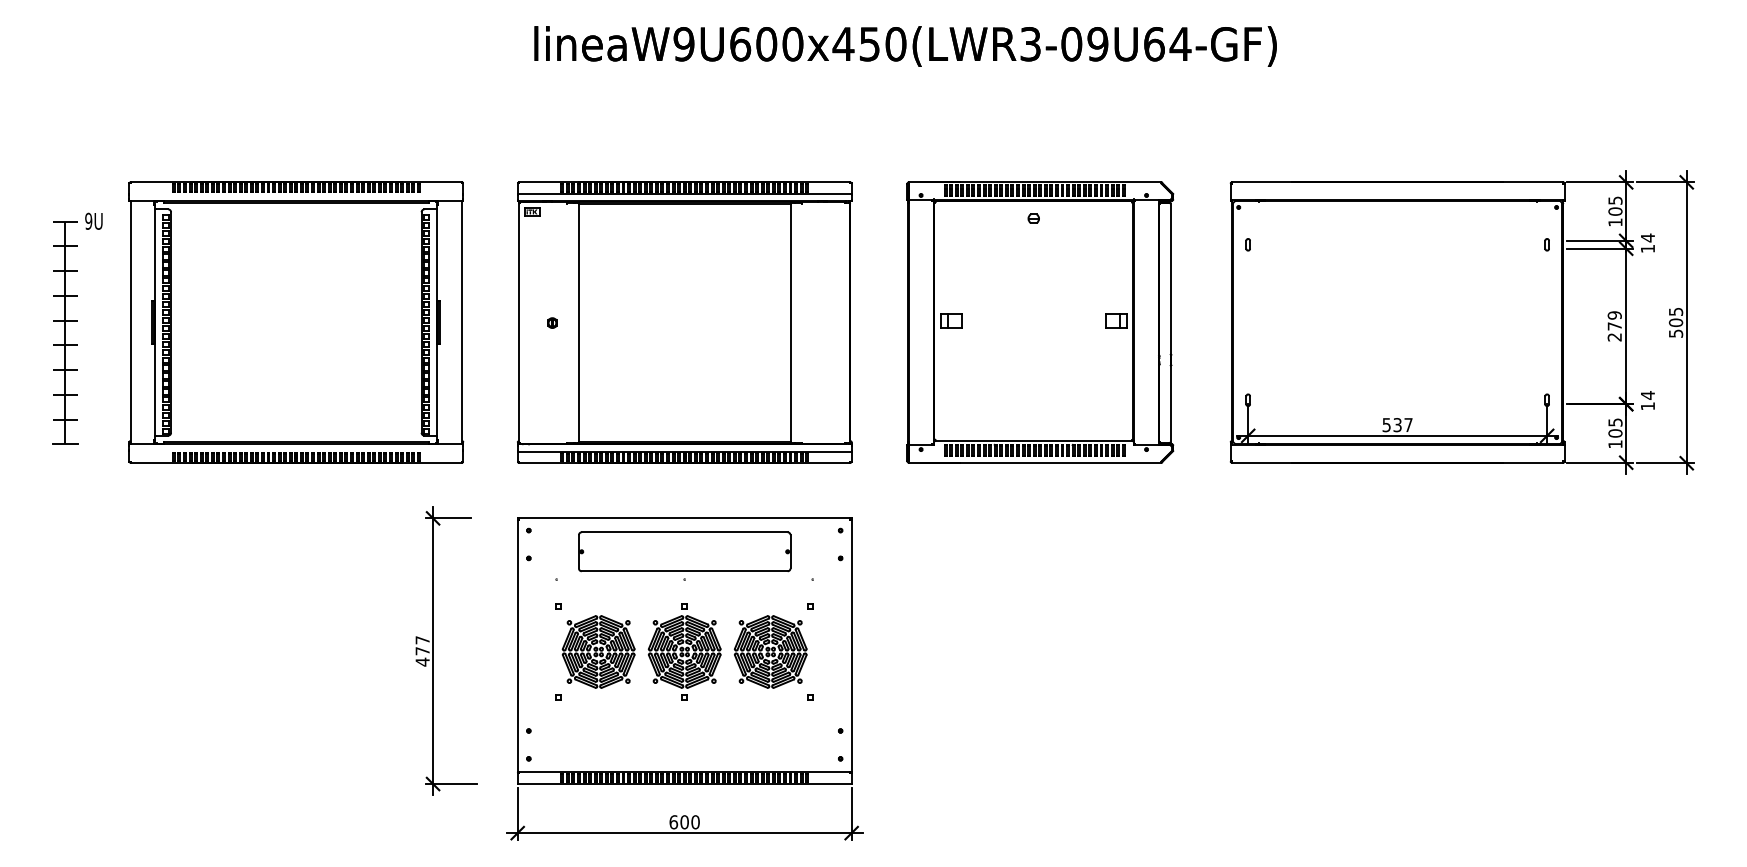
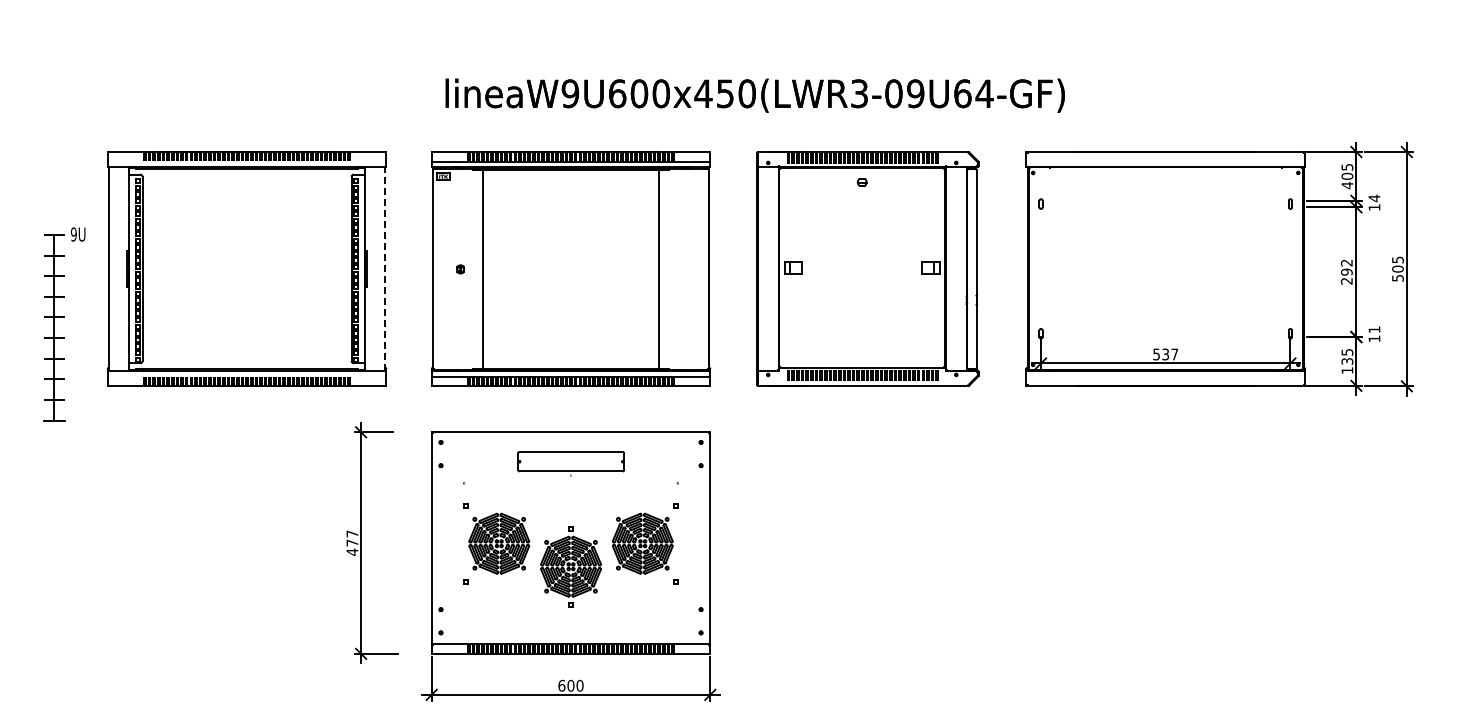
text: (904, 46) -> (754, 95), moved
text: (1615, 222) -> (1347, 185), 105 -> 405
part: (77, 320) -> (64, 317), moved
text: (1614, 320) -> (1346, 267), 279 -> 292
line: (462, 322) -> (385, 268), solid -> dashed
text: (1647, 395) -> (1374, 329), 14 -> 11
text: (1615, 432) -> (1347, 360), 105 -> 135
part: (685, 555) -> (571, 463), size x0.6
part: (684, 651) -> (570, 566), moved

